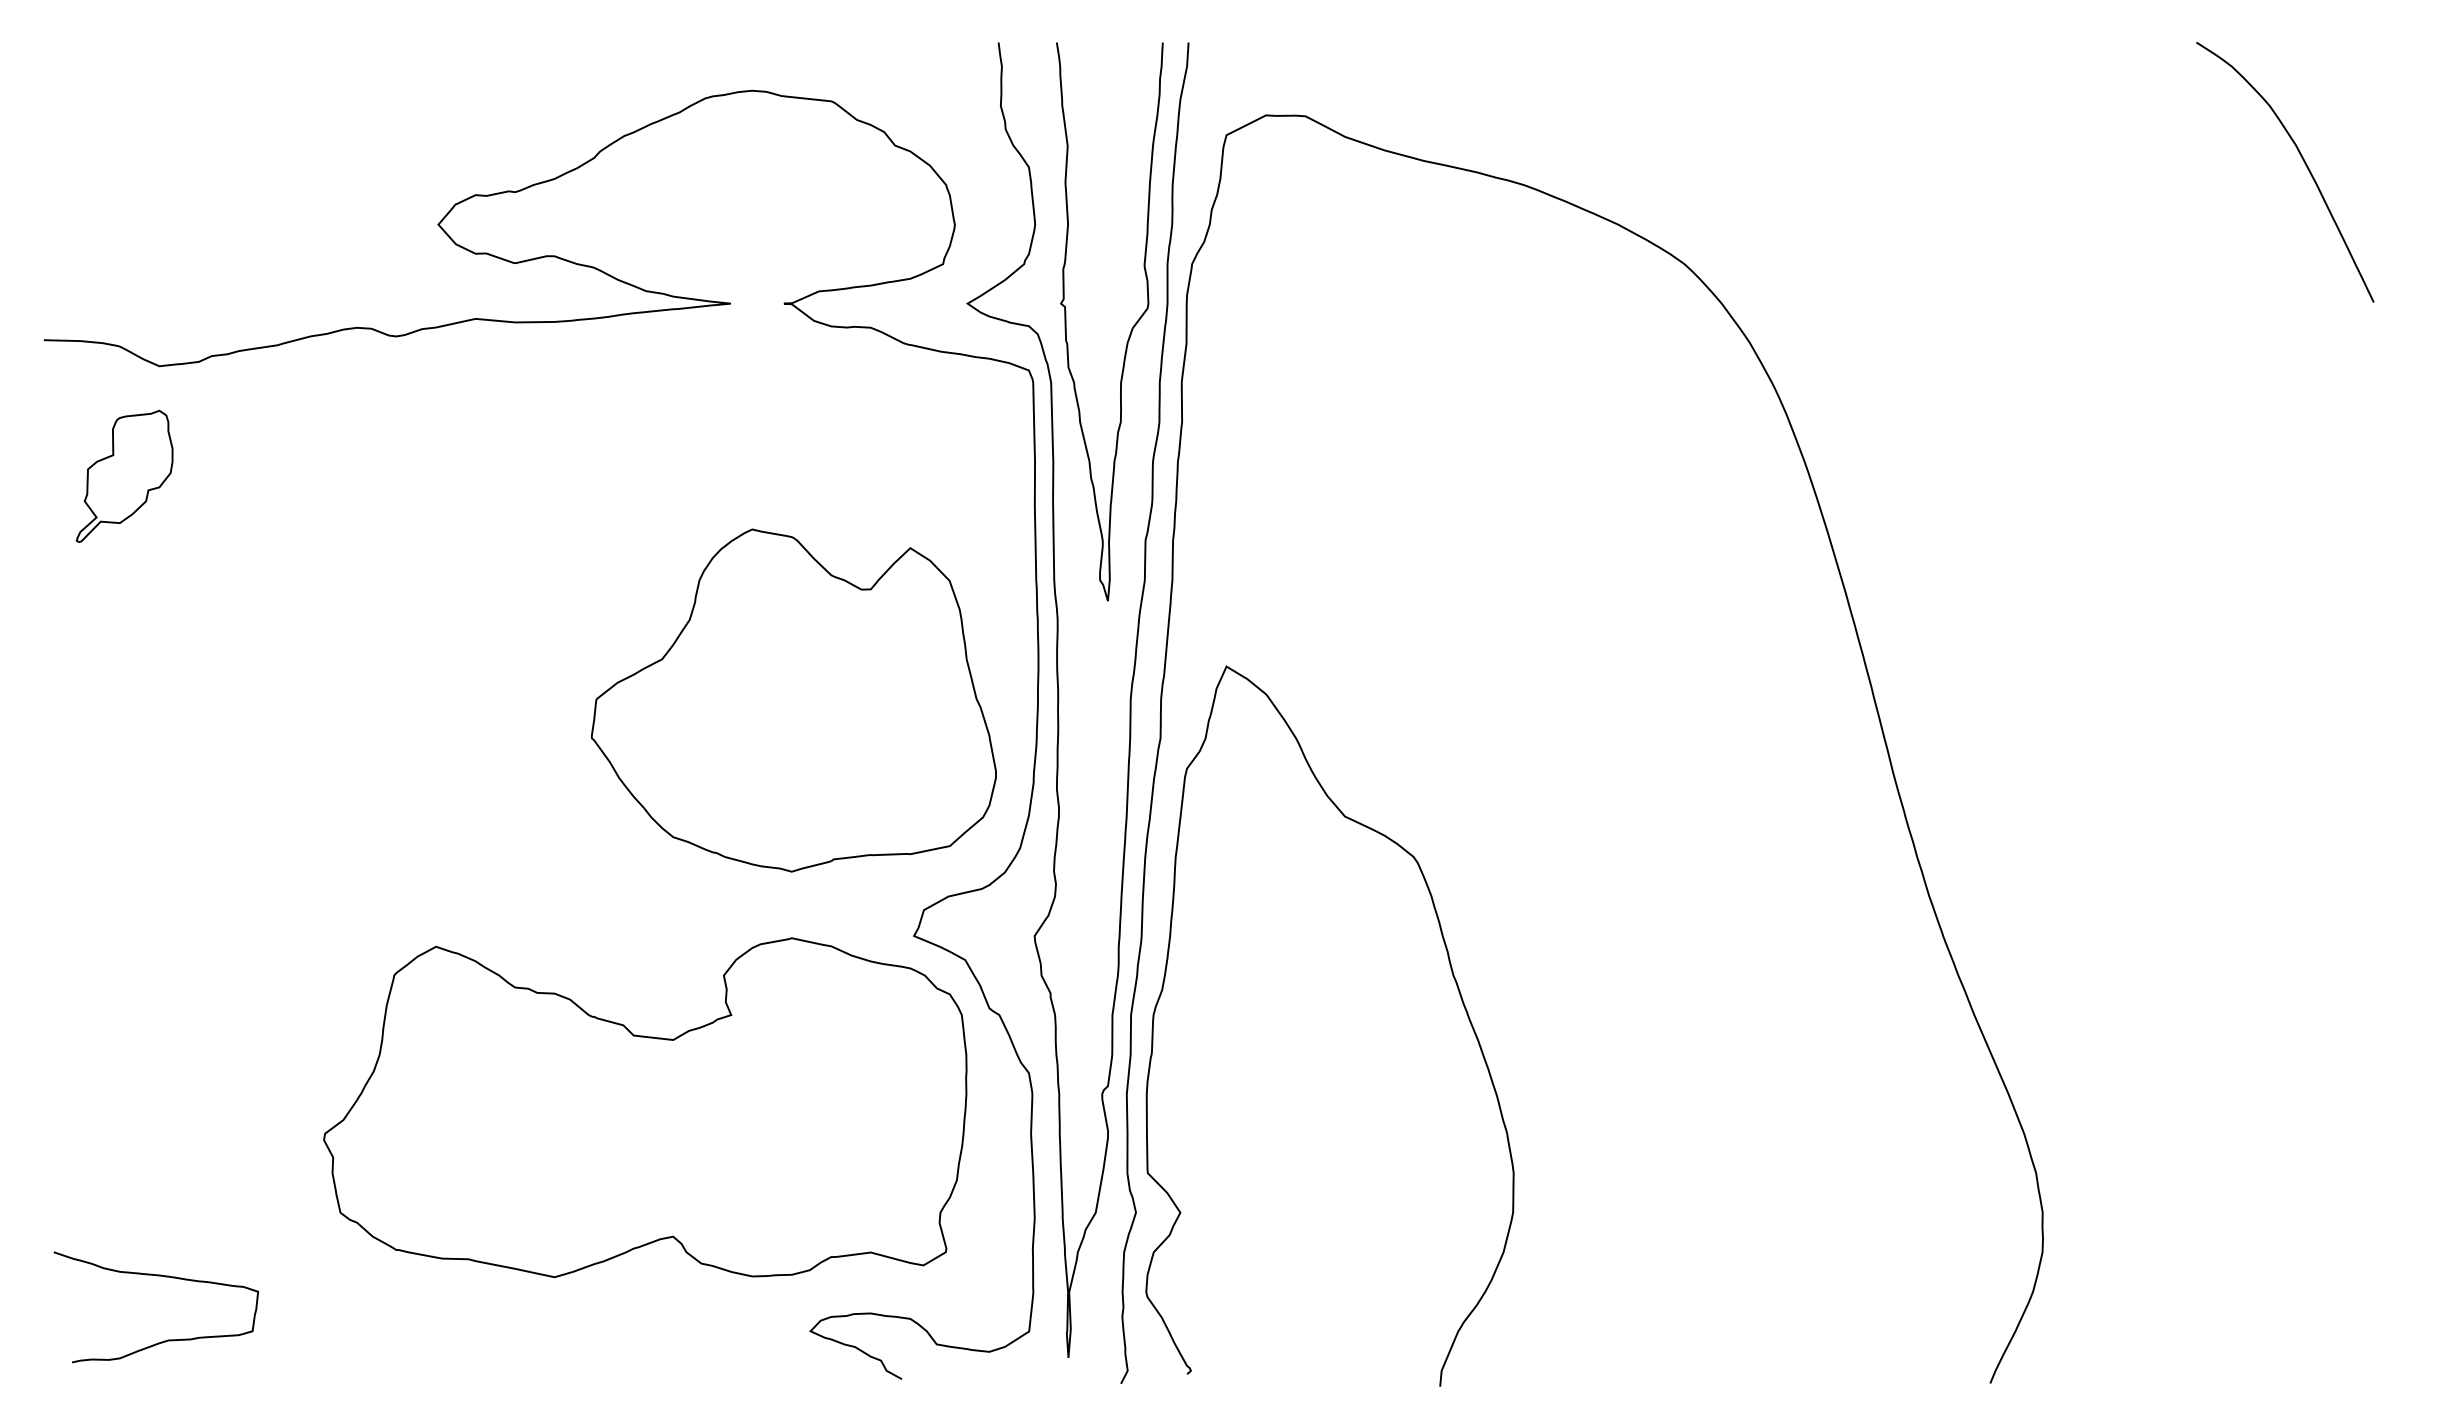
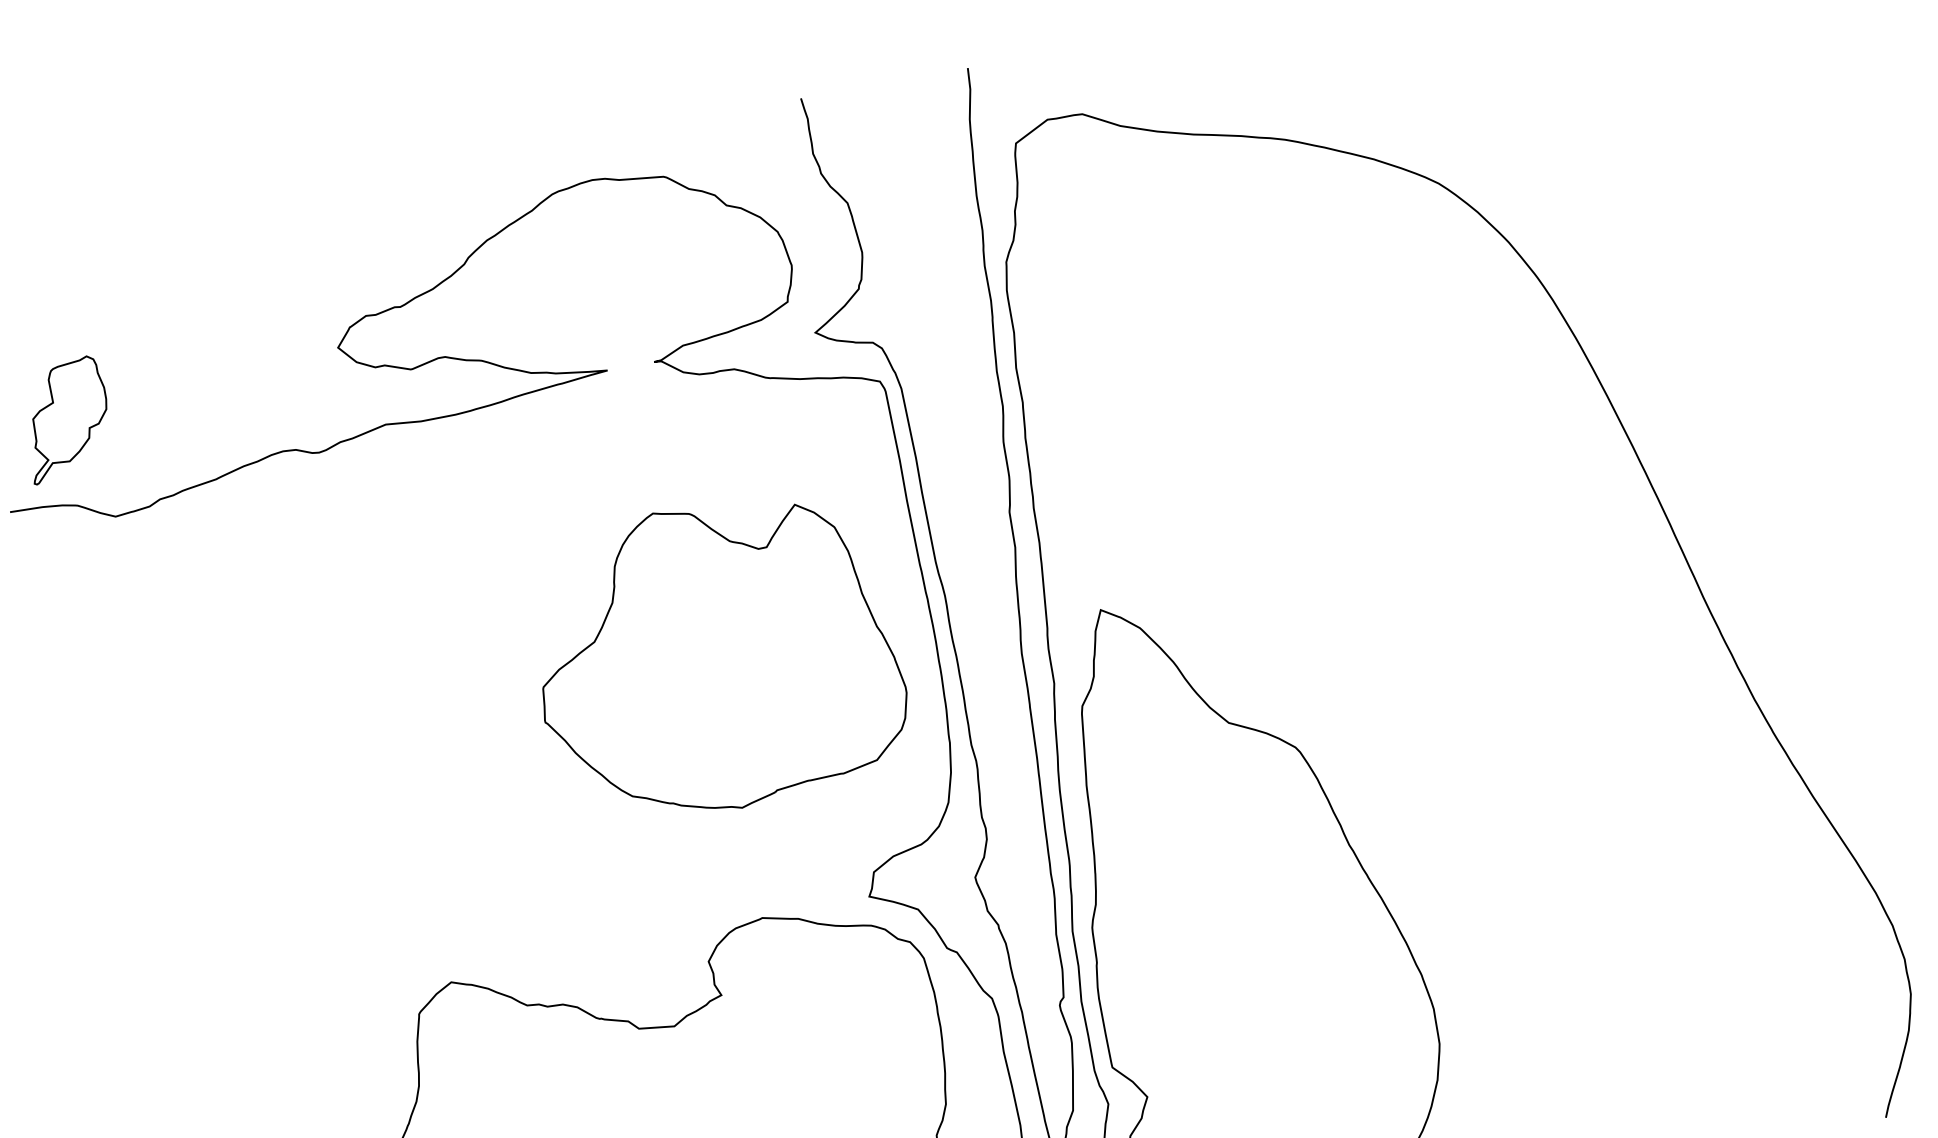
curve: (1131, 328) -> (963, 328), removed
part: (124, 475) -> (66, 418), moved
part: (793, 700) -> (716, 657), moved

